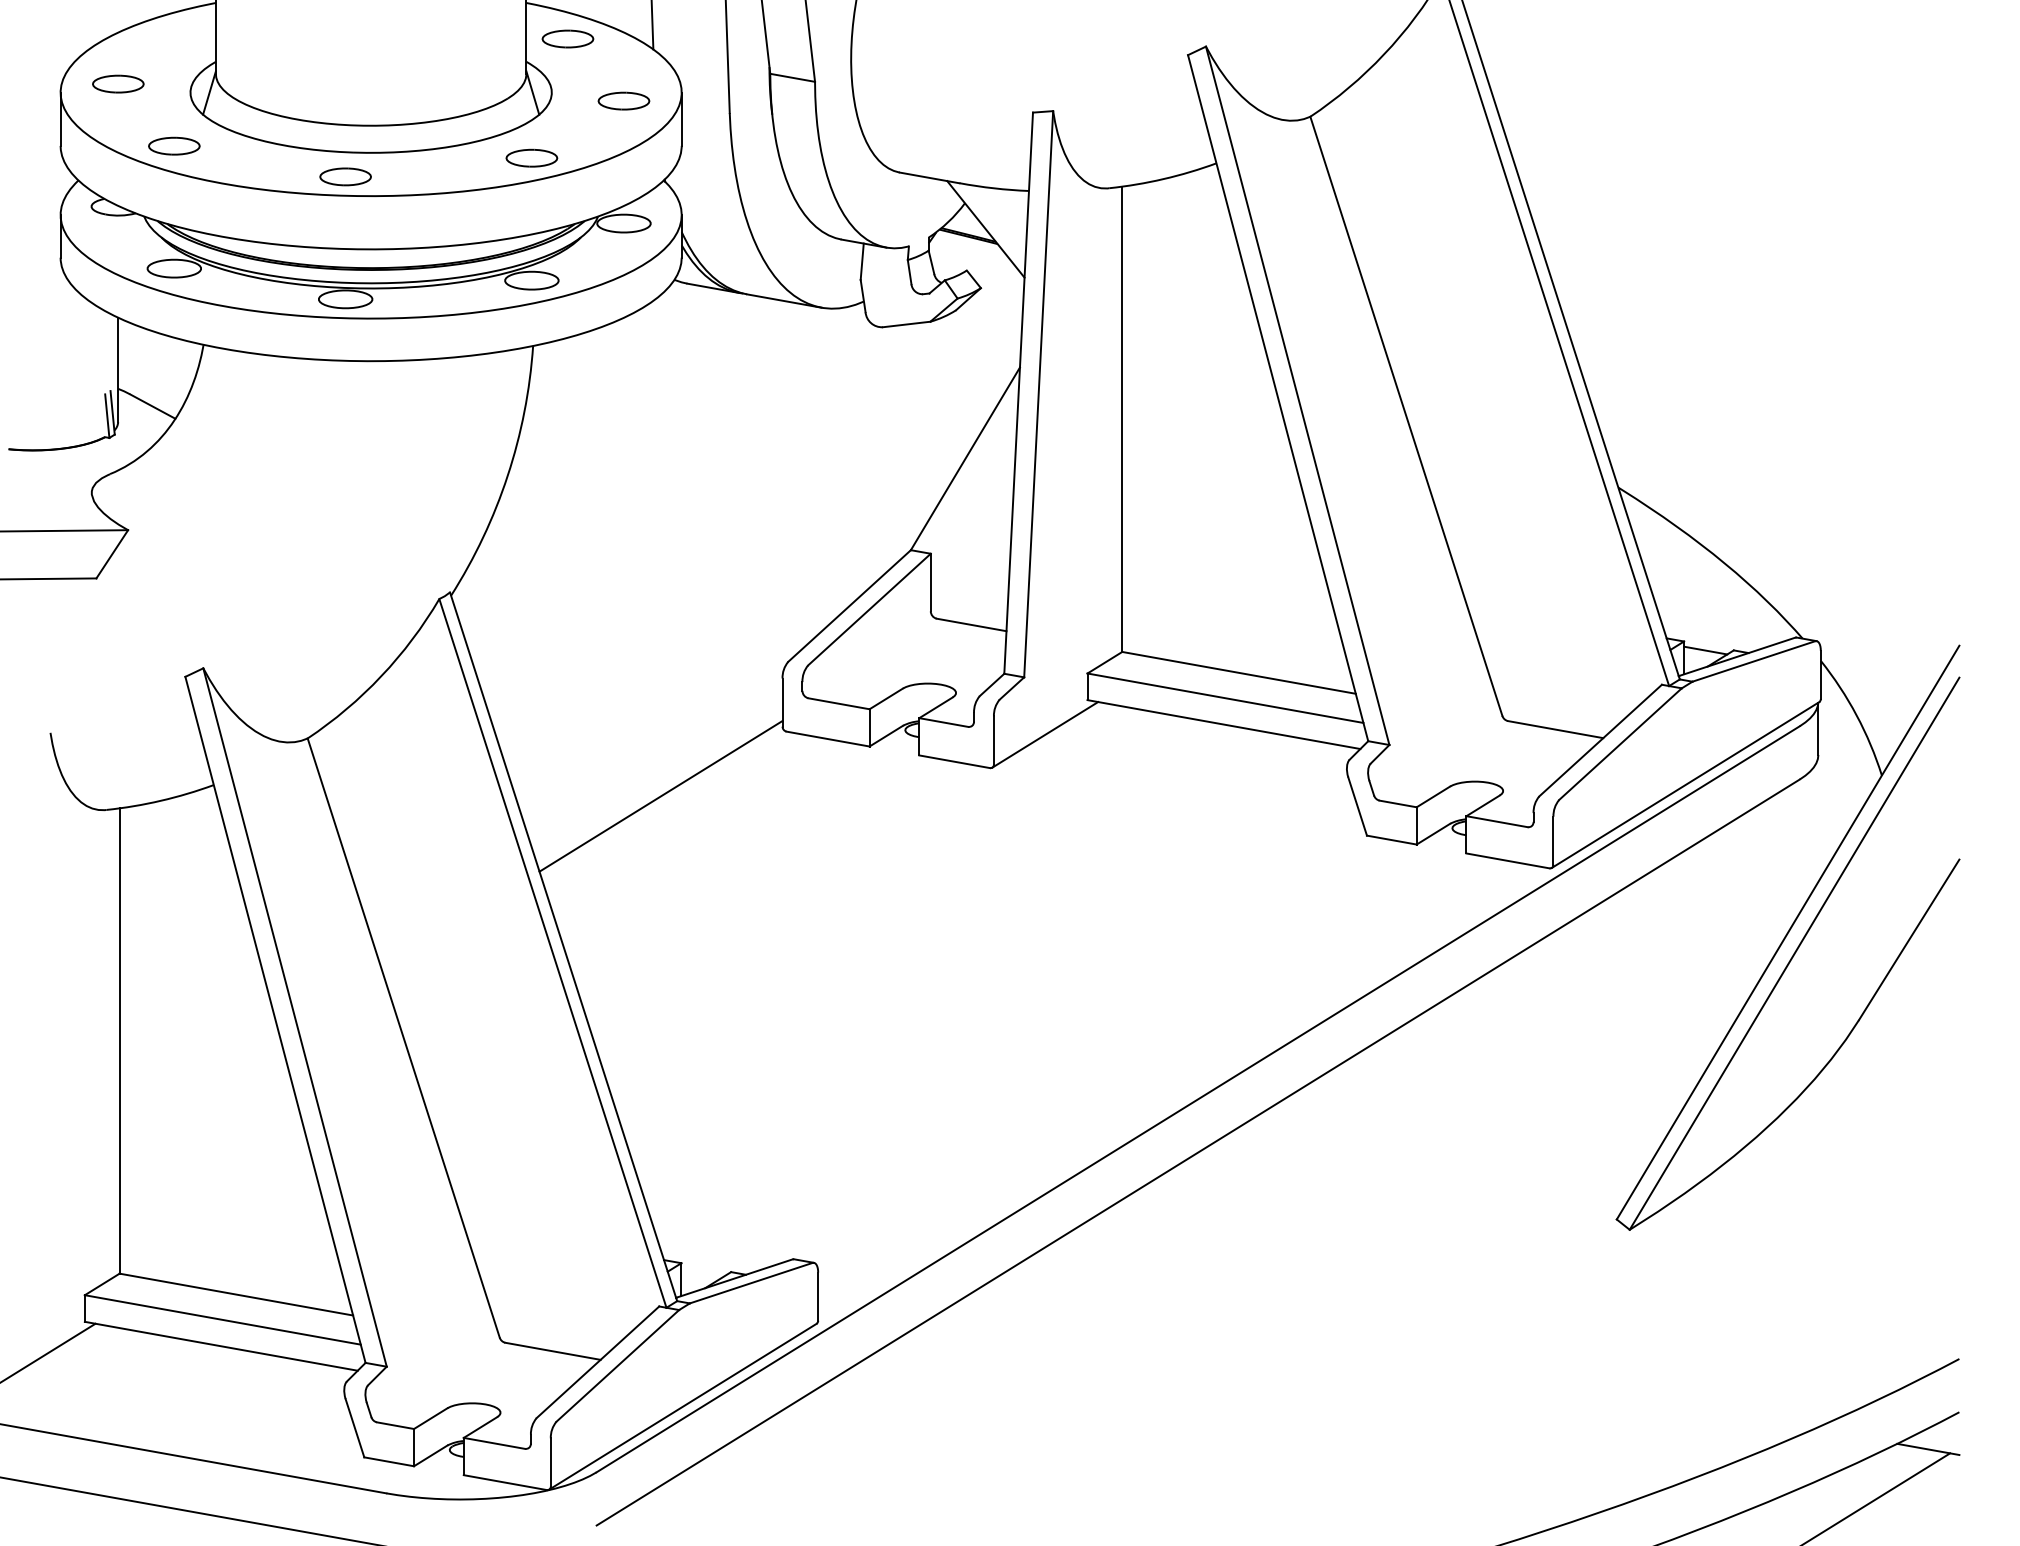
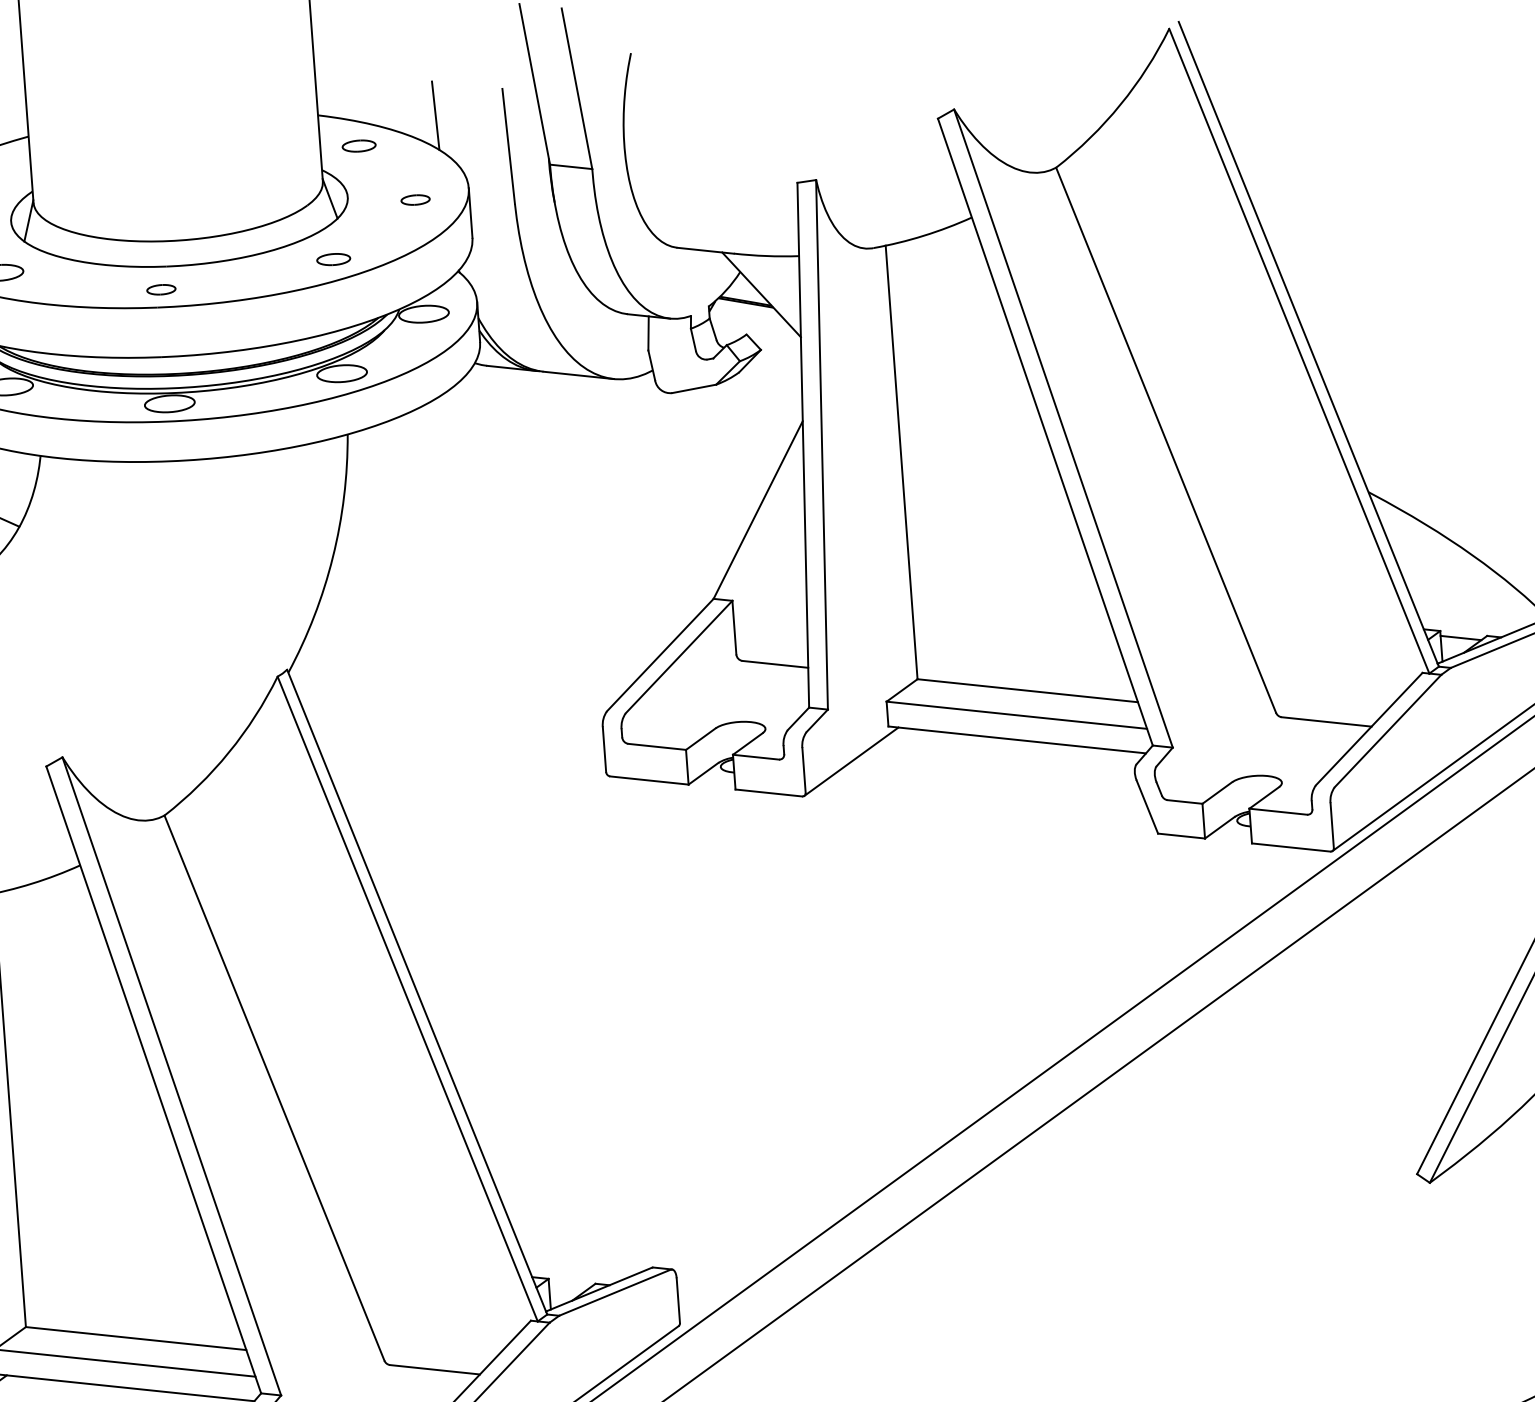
part: (567, 38) -> (358, 145), size x0.7
part: (623, 100) -> (415, 199), size x0.6
part: (531, 157) -> (333, 258), size x0.7
part: (345, 176) -> (161, 289), size x0.6
line: (660, 795) -> (497, 844), removed

